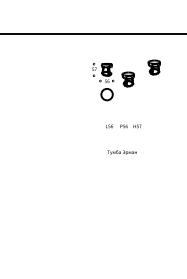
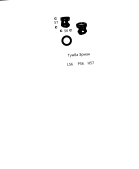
part: (153, 67) -> (100, 18), removed
text: (121, 152) -> (78, 54), moved

